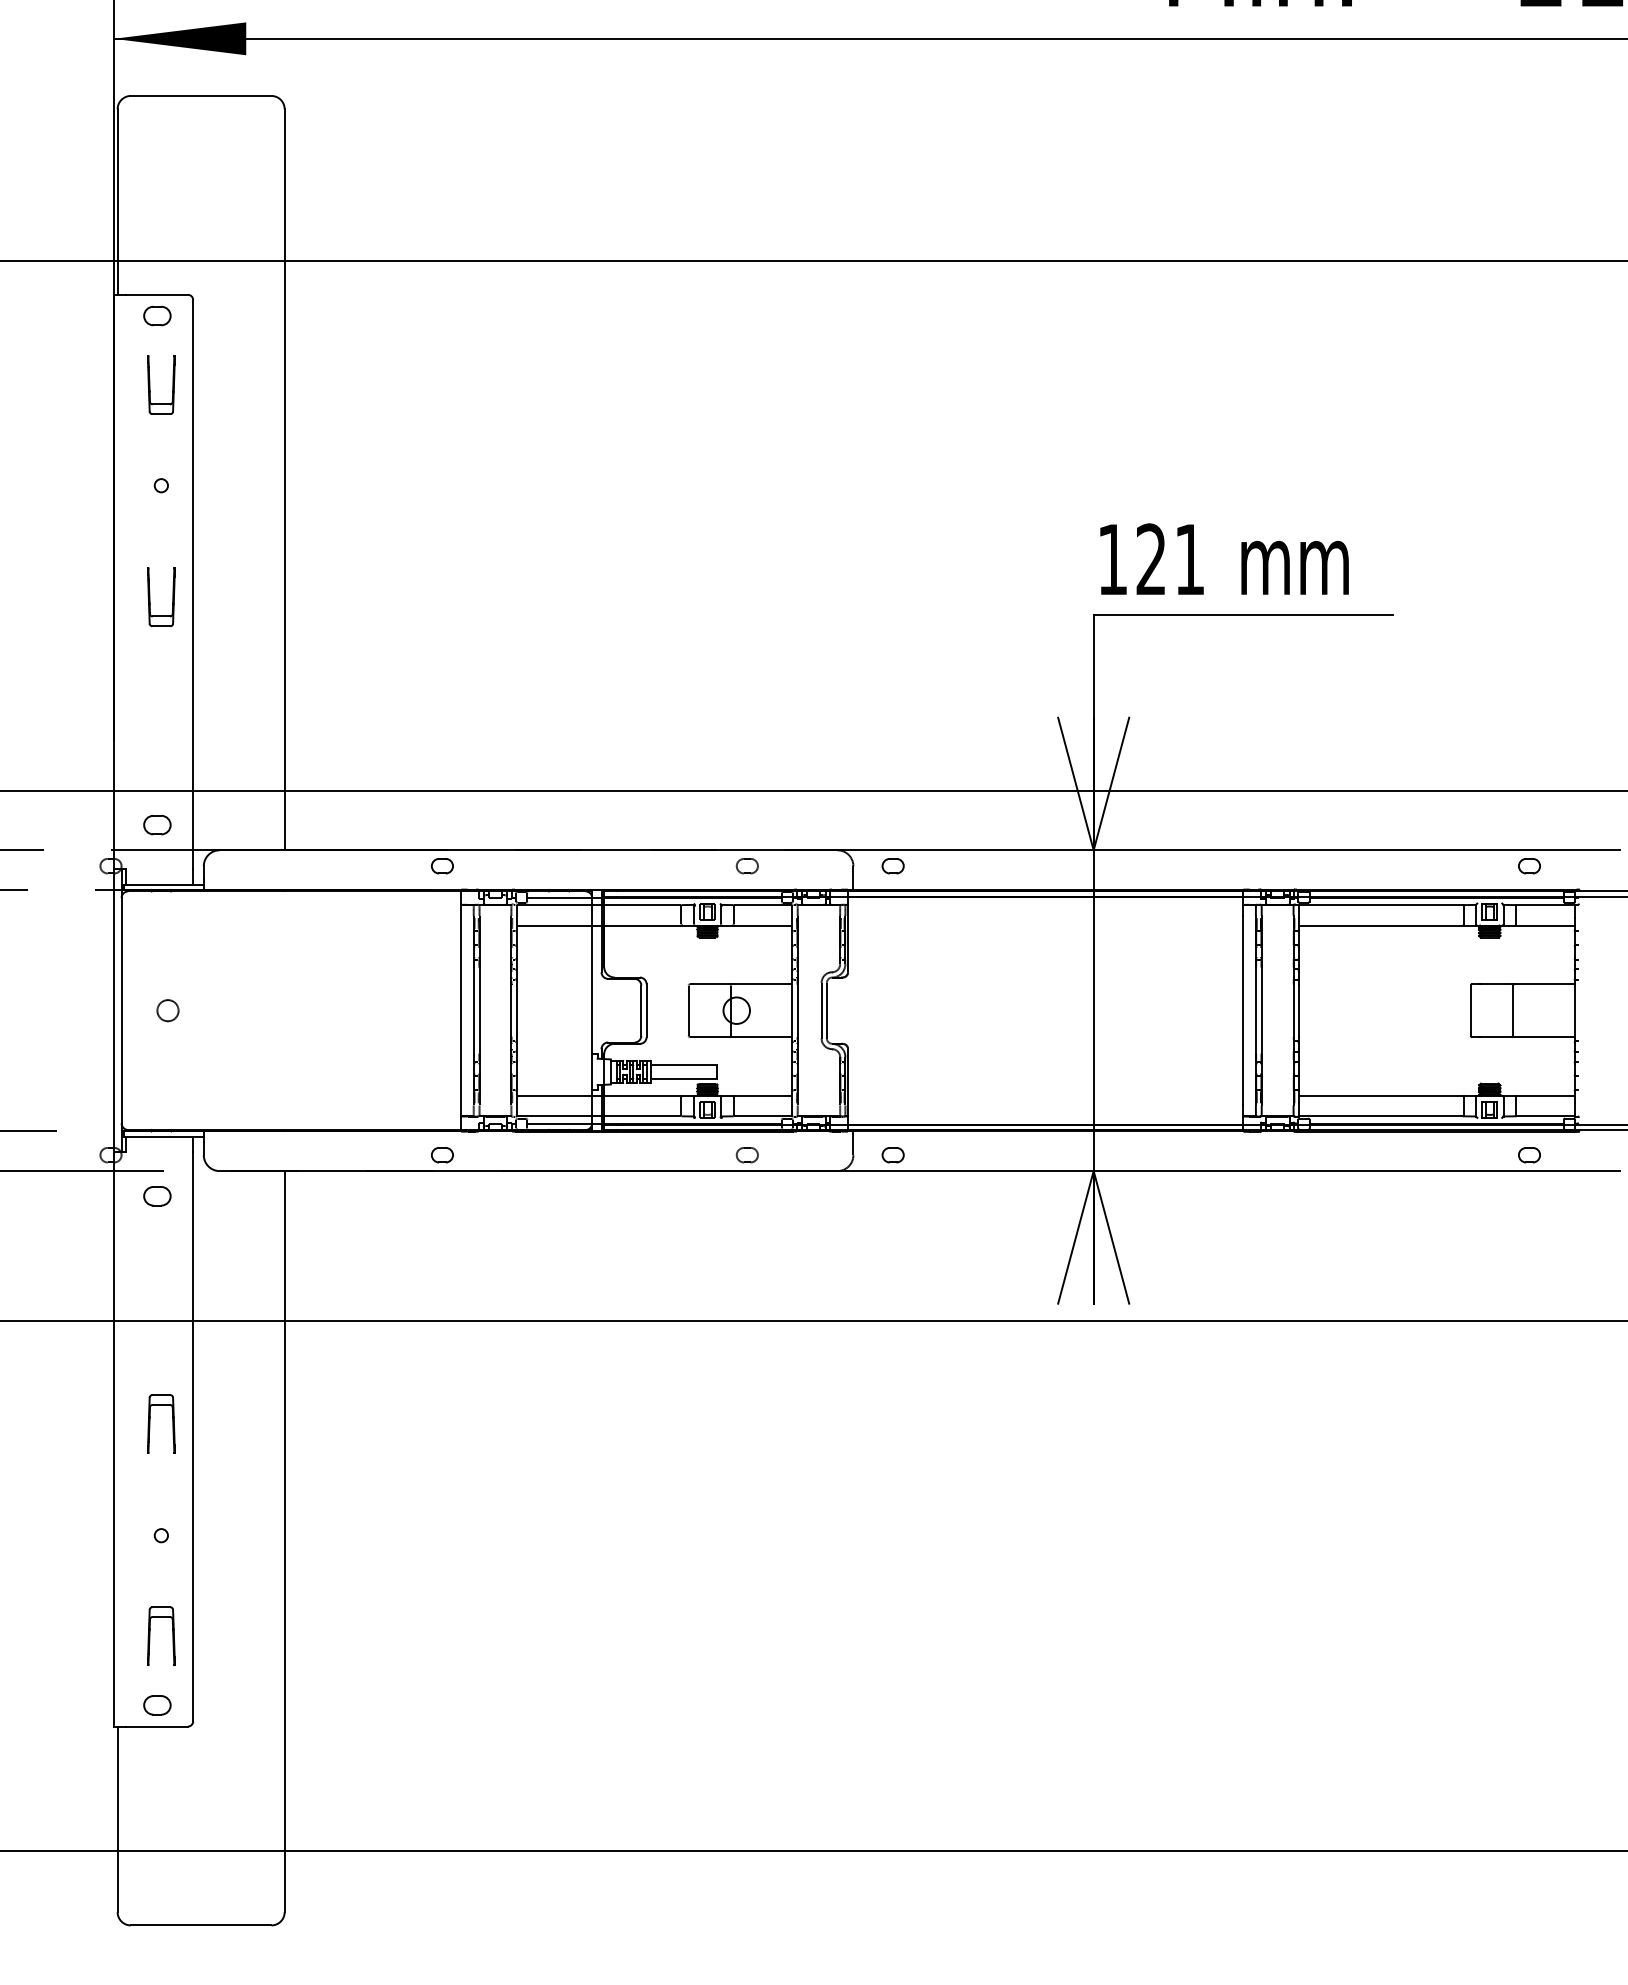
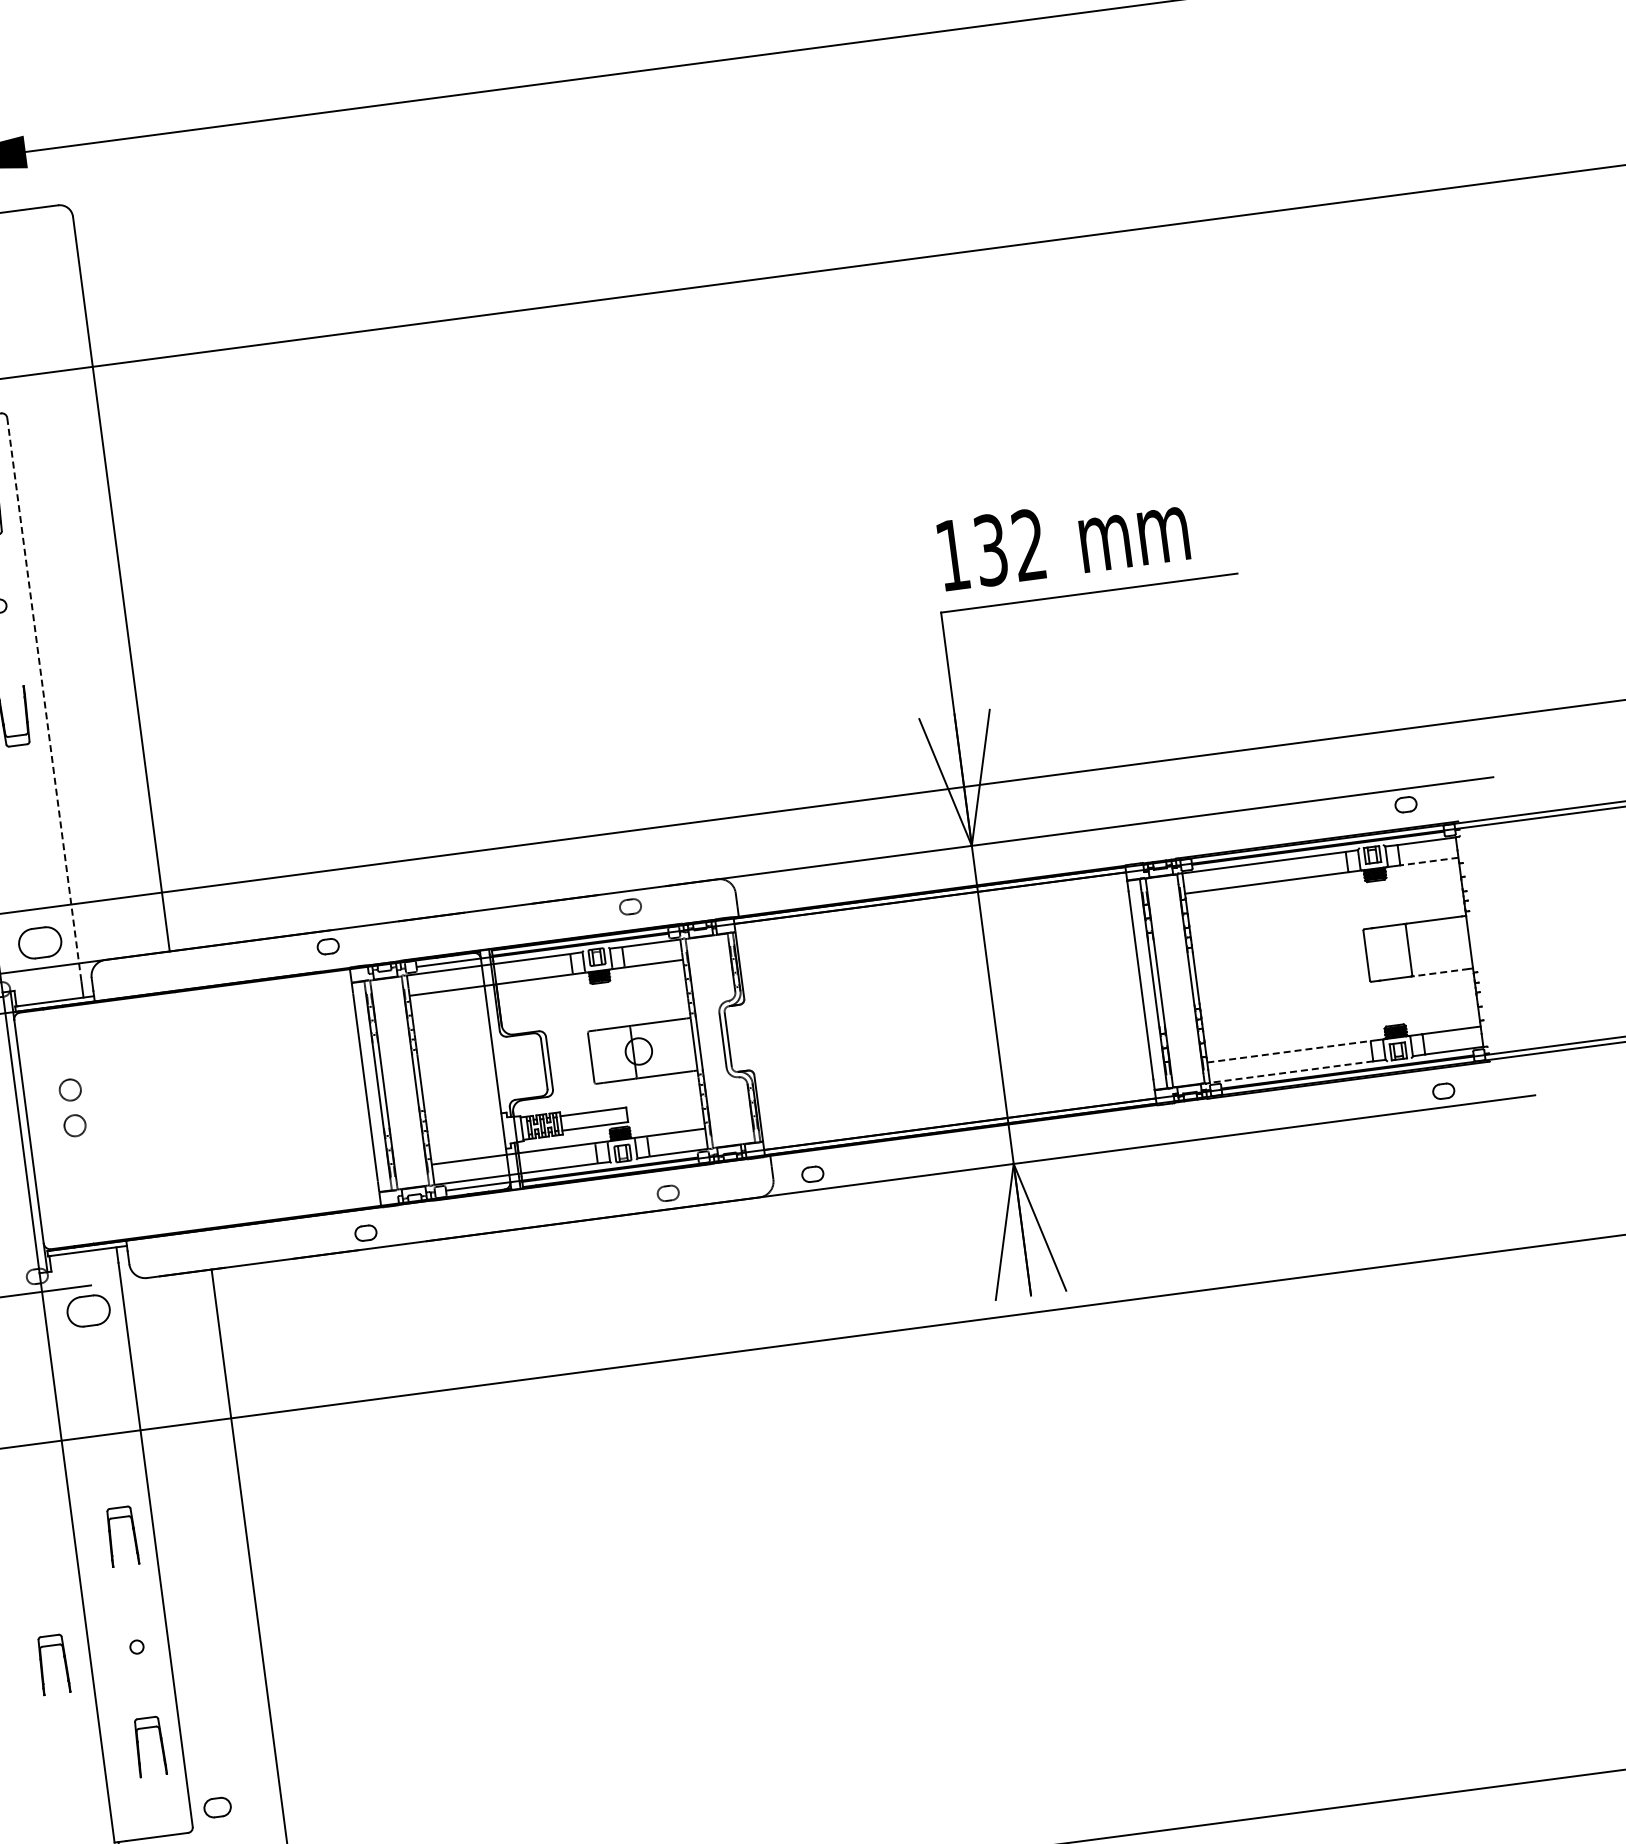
text: (1169, 559) -> (1009, 547), 121 -> 132
line: (193, 585) -> (44, 700), solid -> dashed
part: (157, 825) -> (40, 943), size x1.6
part: (892, 866) -> (774, 888), removed
line: (1544, 925) -> (1428, 861), solid -> dashed
circle: (167, 974) -> (69, 1089), added
line: (1542, 1037) -> (1441, 972), solid -> dashed
line: (1381, 1095) -> (1289, 1051), solid -> dashed
line: (1380, 1116) -> (1290, 1072), solid -> dashed
part: (157, 1196) -> (88, 1311), size x1.6
part: (65, 1542) -> (42, 1666), added
part: (157, 1705) -> (217, 1807), moved

